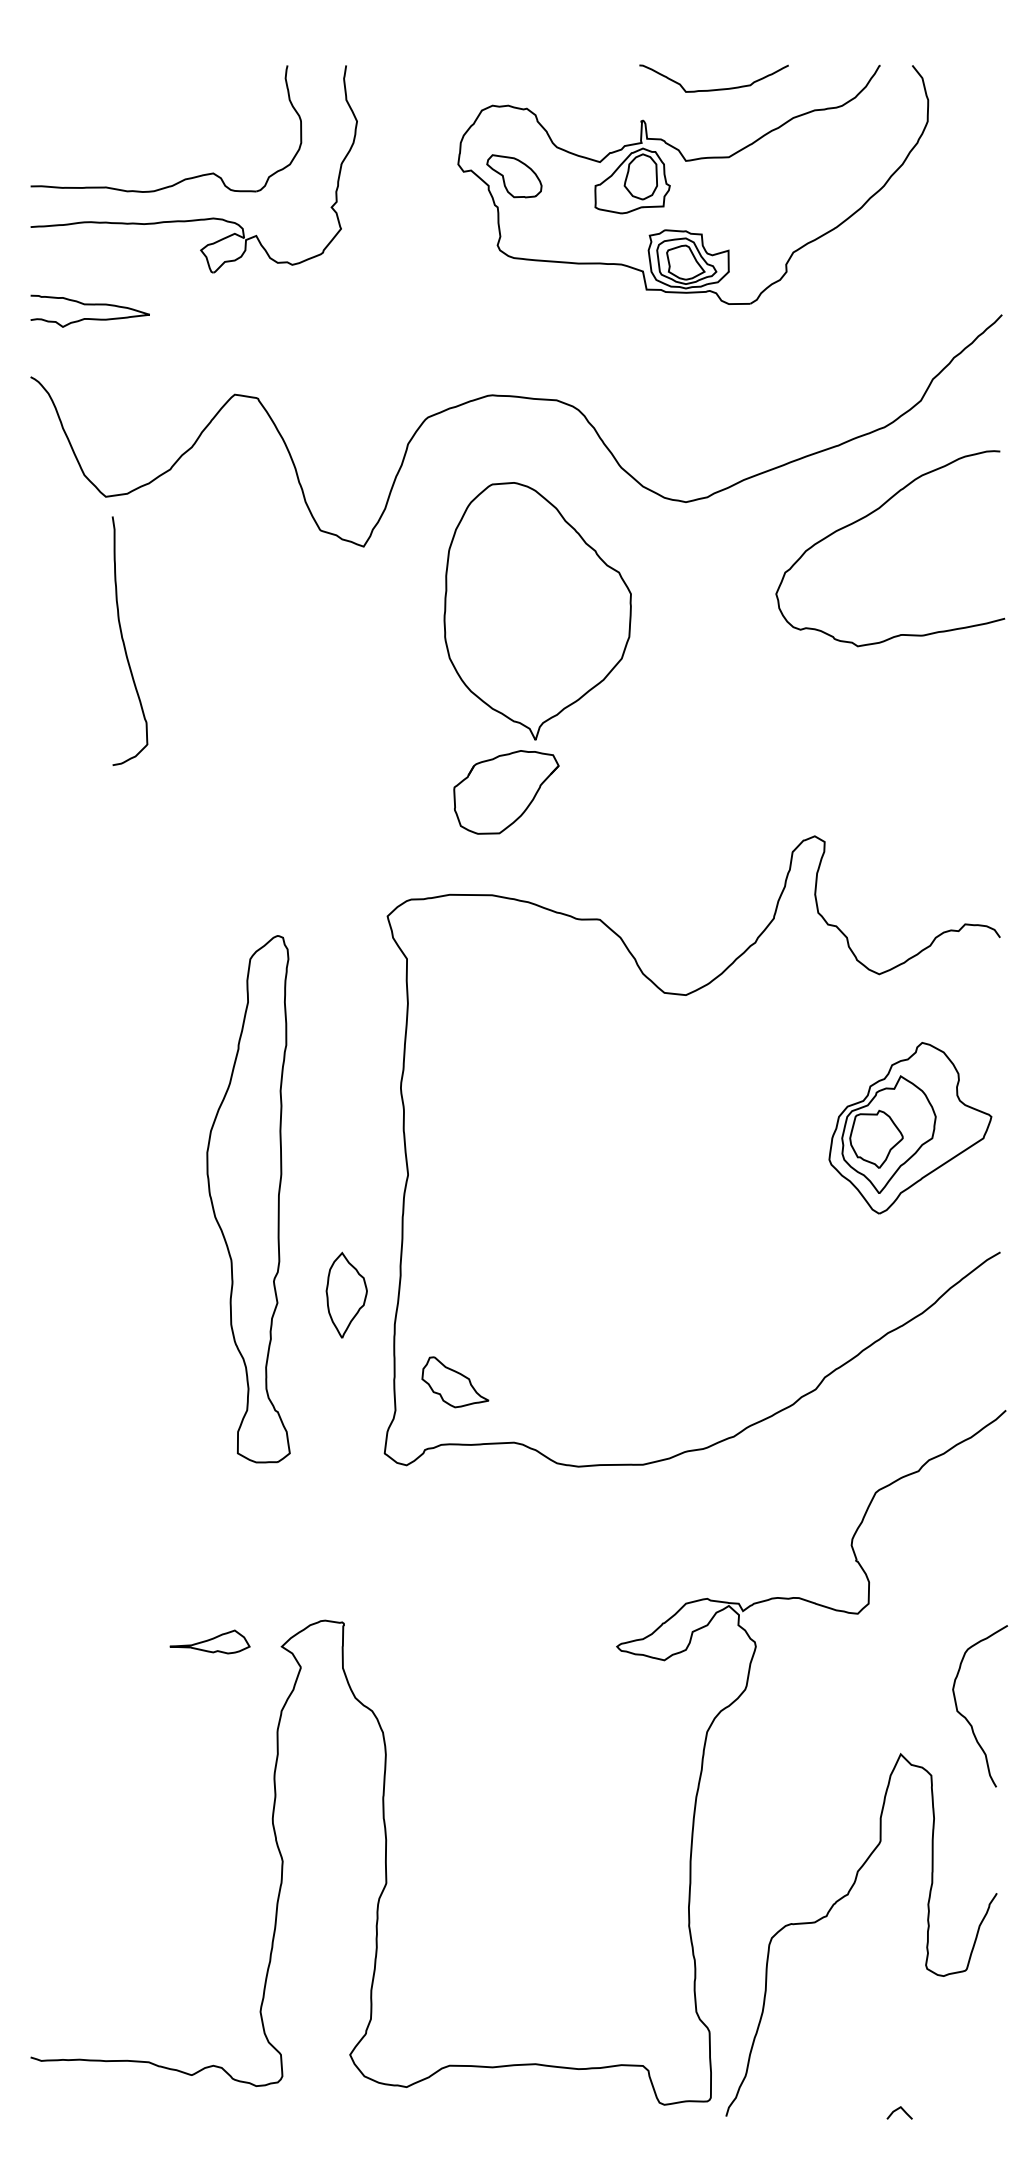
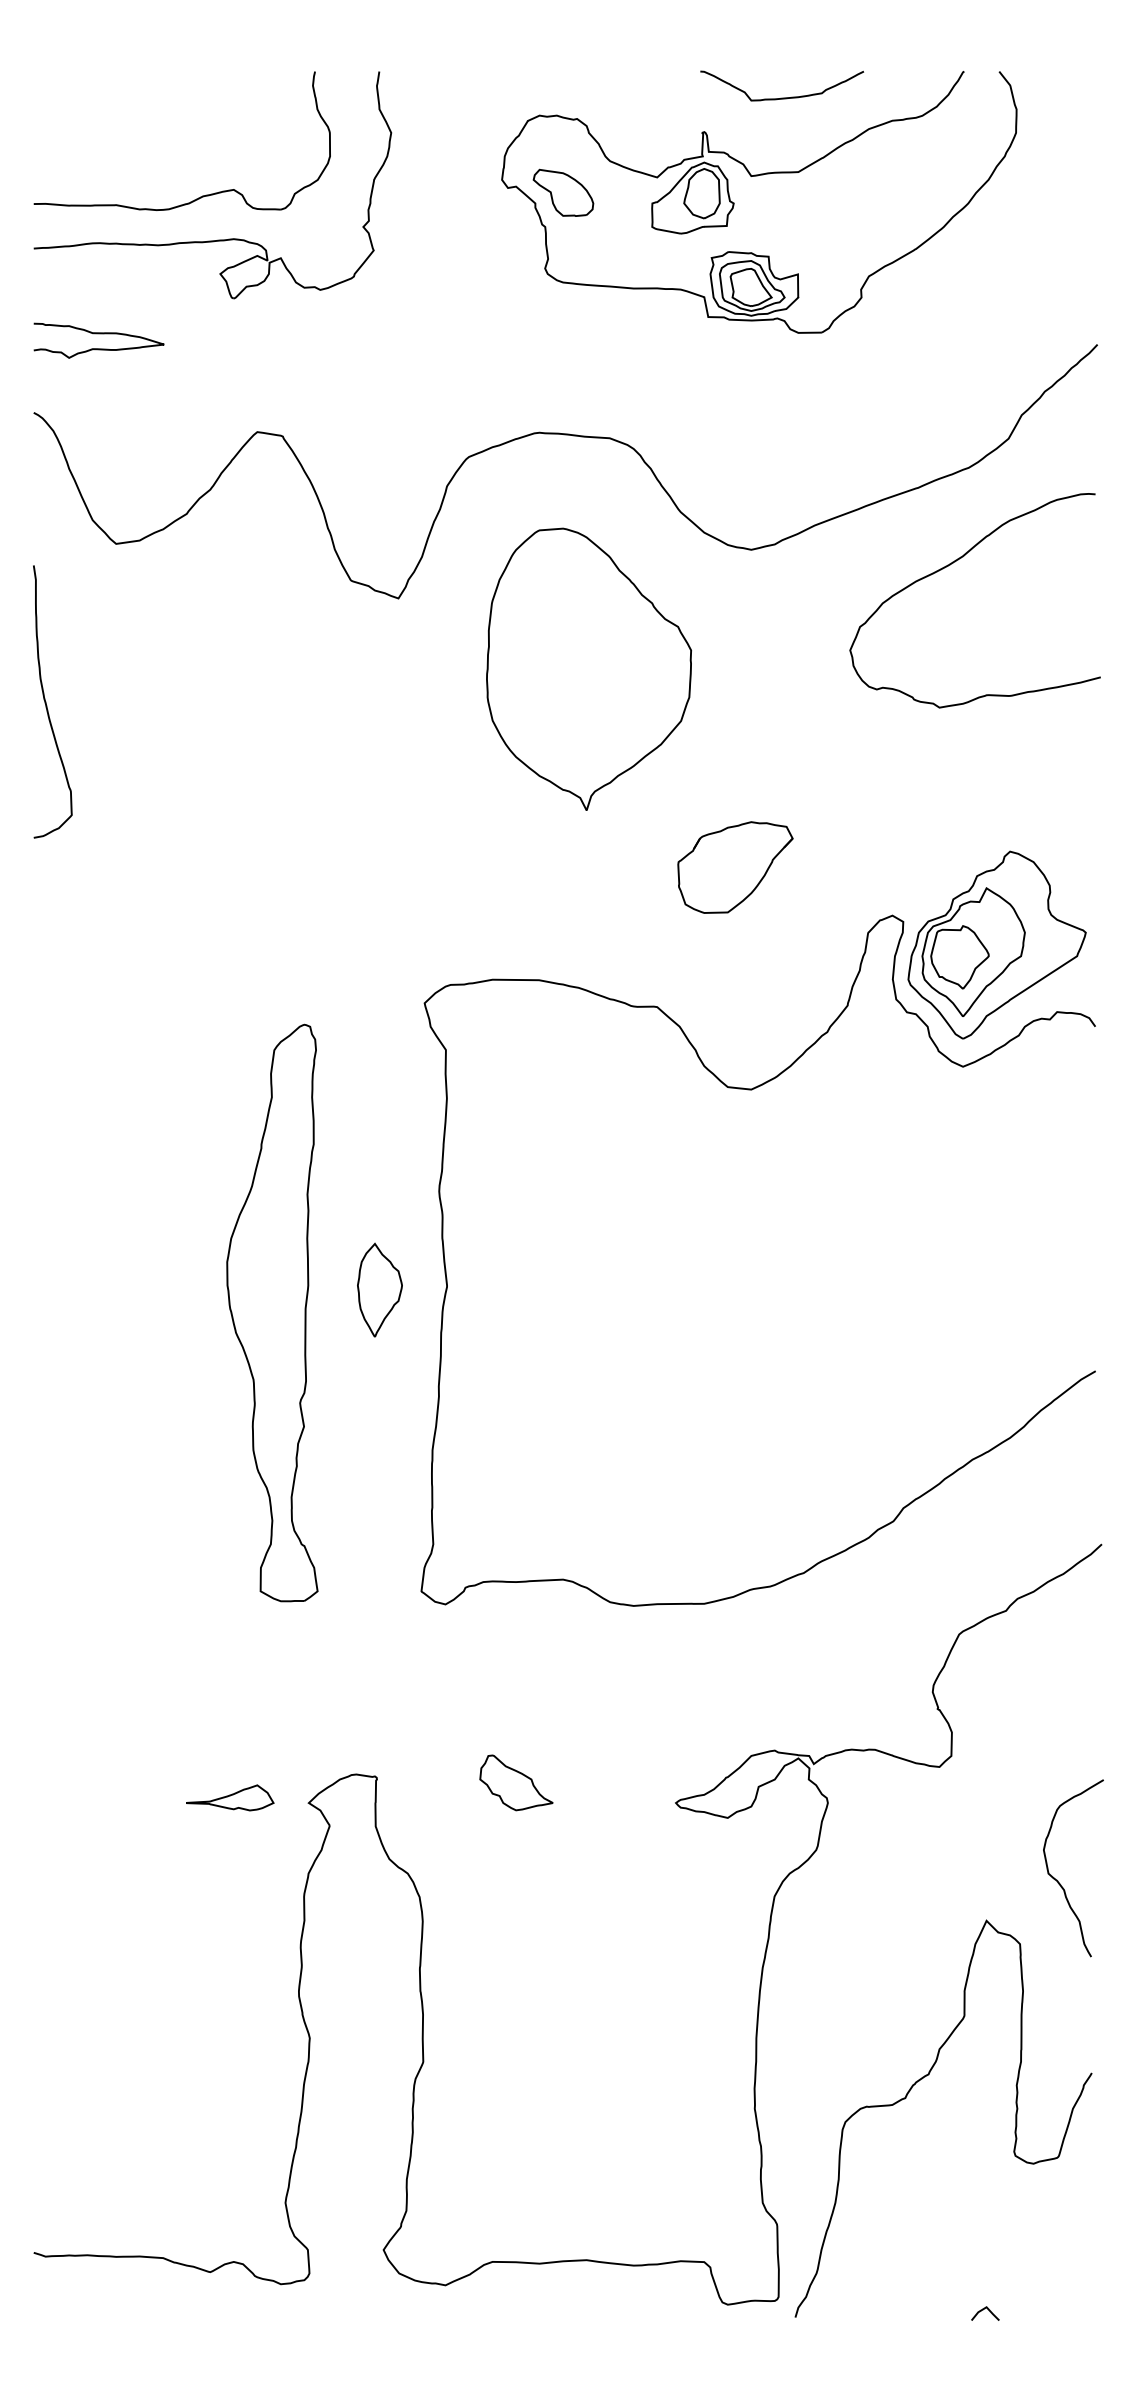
curve: (124, 641) -> (46, 702), moved
part: (506, 792) -> (735, 867), moved
part: (910, 1128) -> (997, 945), moved
part: (346, 1294) -> (379, 1289), moved
part: (455, 1382) -> (516, 1783), moved

